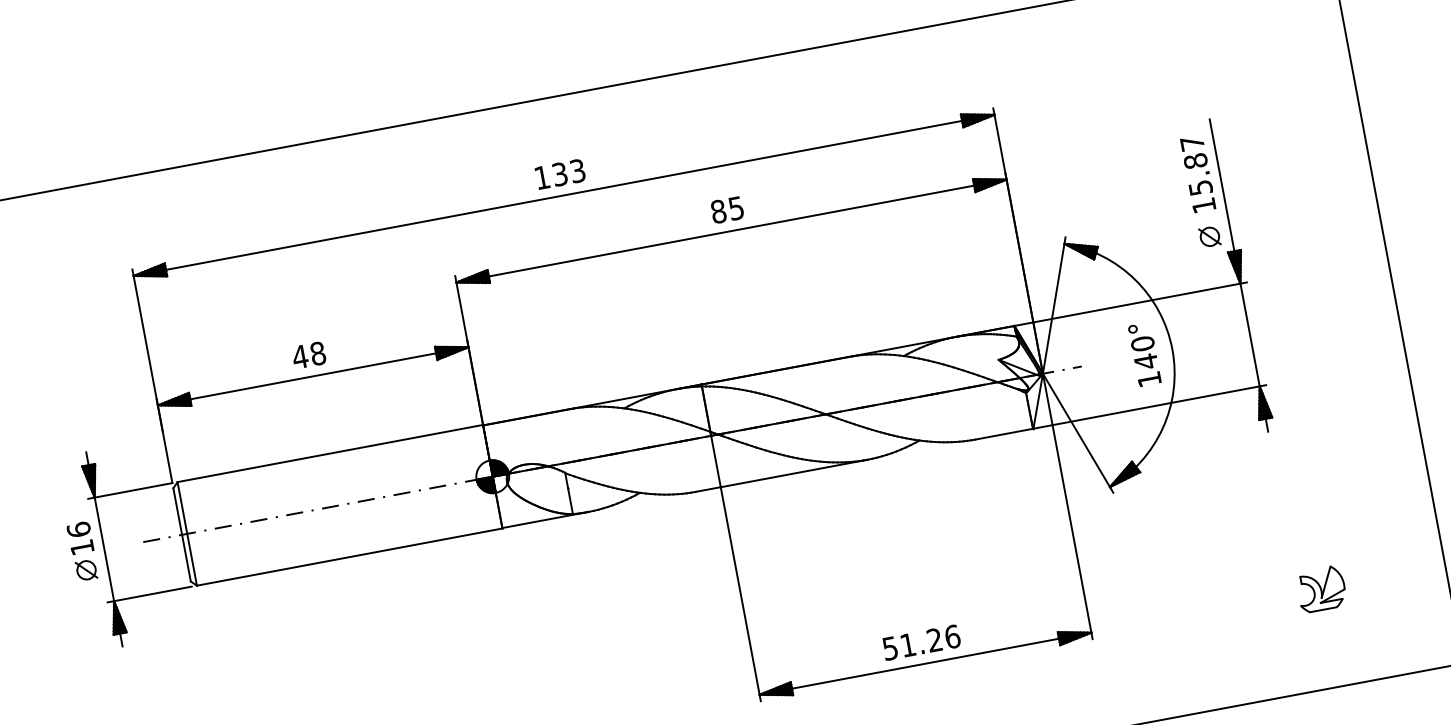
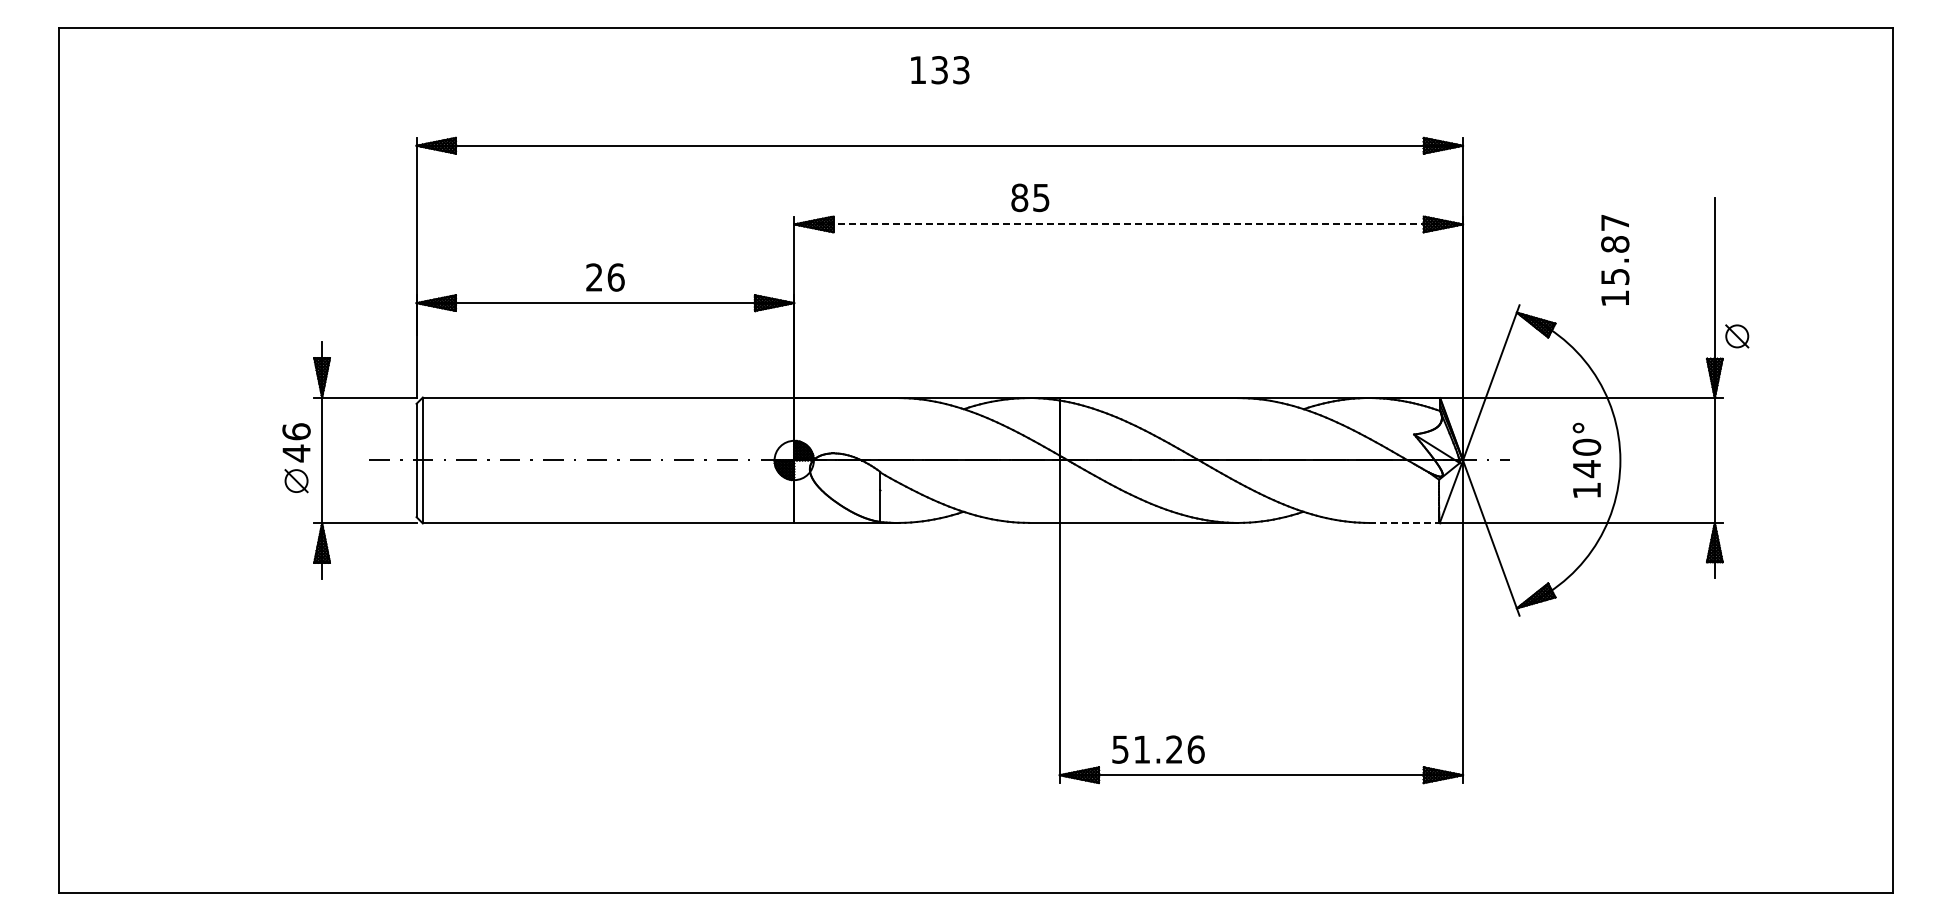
text: (560, 174) -> (940, 70), moved
text: (1198, 174) -> (1615, 260), moved
text: (727, 209) -> (1030, 197), moved
line: (732, 230) -> (1129, 224), solid -> dashed
part: (1210, 236) -> (1737, 336), moved
text: (308, 355) -> (604, 277), 48 -> 26
line: (1004, 433) -> (1404, 522), solid -> dashed
text: (82, 547) -> (296, 453), 16 -> 46
part: (1321, 589) -> (1742, 774), removed
text: (921, 642) -> (1158, 749), moved

